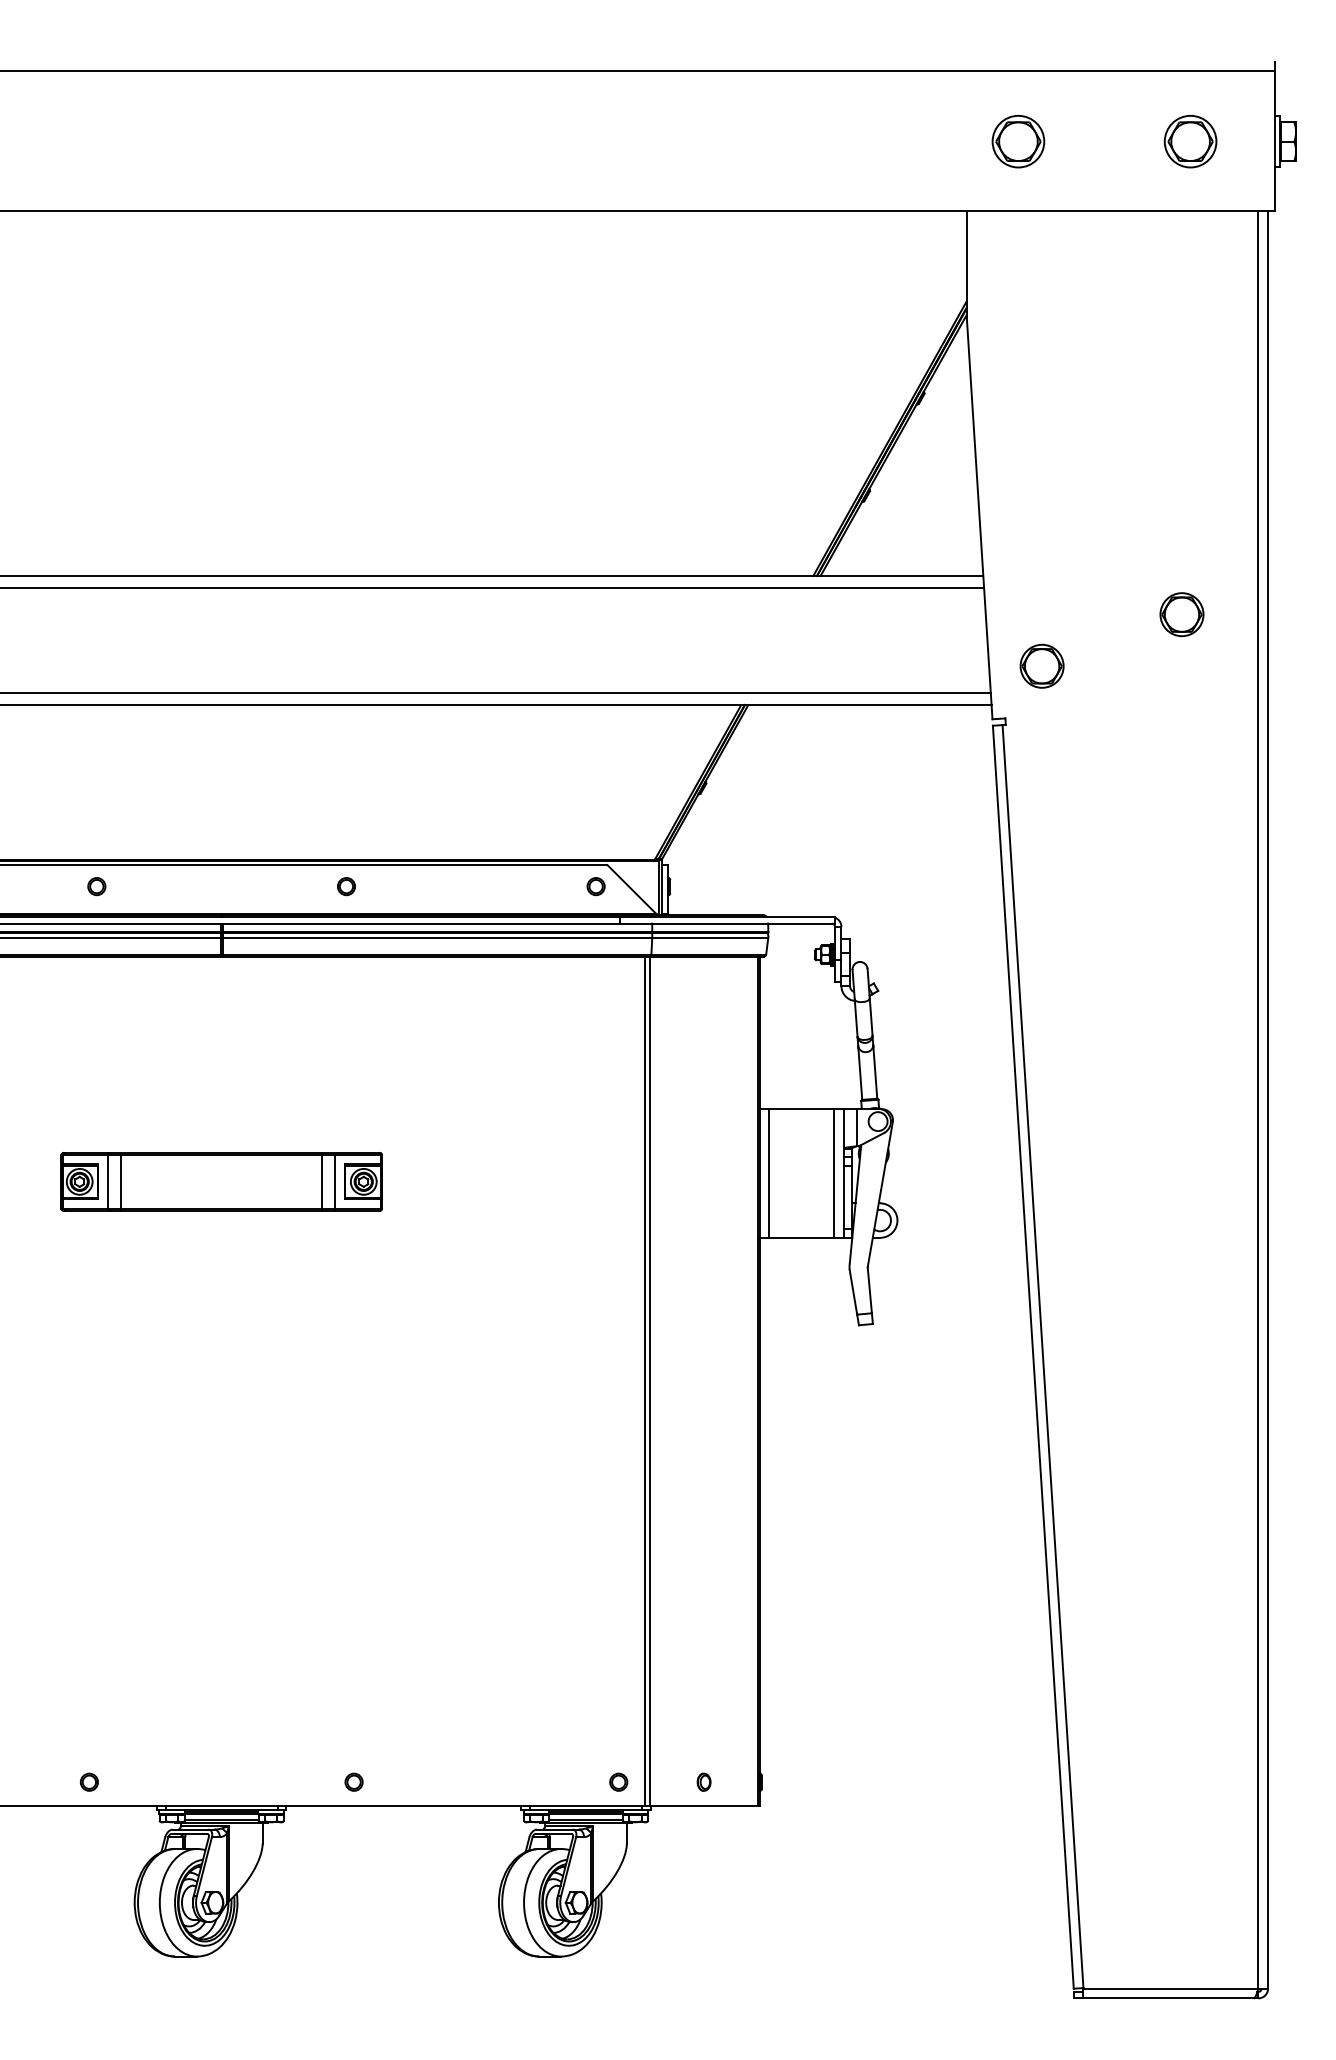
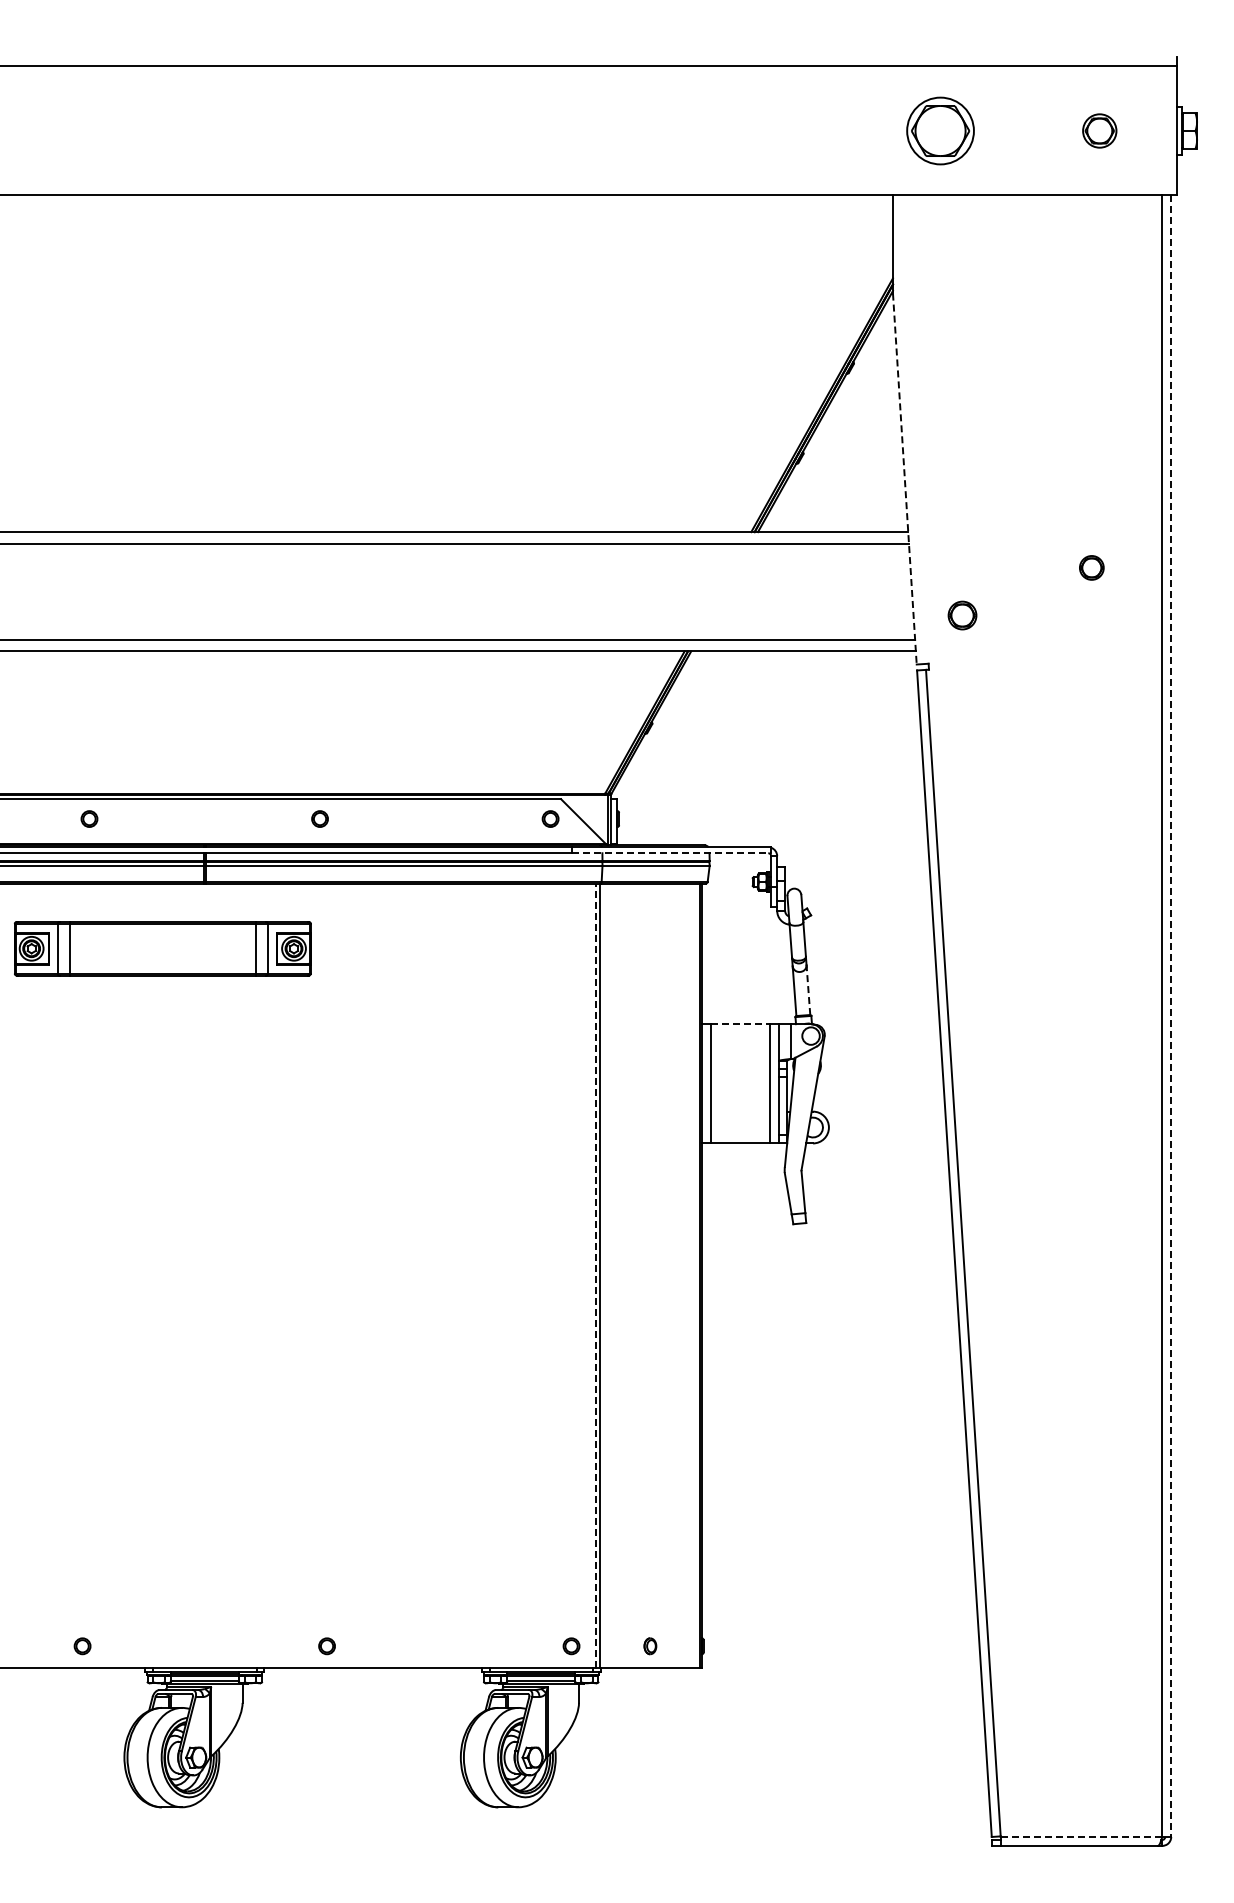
part: (1018, 141) -> (940, 130), size x1.4
part: (1190, 141) -> (1099, 130), size x0.7
line: (979, 518) -> (904, 479), solid -> dashed
part: (1181, 614) -> (1091, 567), size x0.6
part: (1042, 666) -> (962, 615), size x0.7
line: (728, 923) -> (672, 853), solid -> dashed
line: (875, 1073) -> (808, 991), solid -> dashed
line: (1268, 1100) -> (1171, 1016), solid -> dashed
line: (801, 1109) -> (740, 1024), solid -> dashed
part: (221, 1181) -> (162, 948), moved
line: (644, 1380) -> (595, 1275), solid -> dashed
line: (1170, 1988) -> (1081, 1836), solid -> dashed

